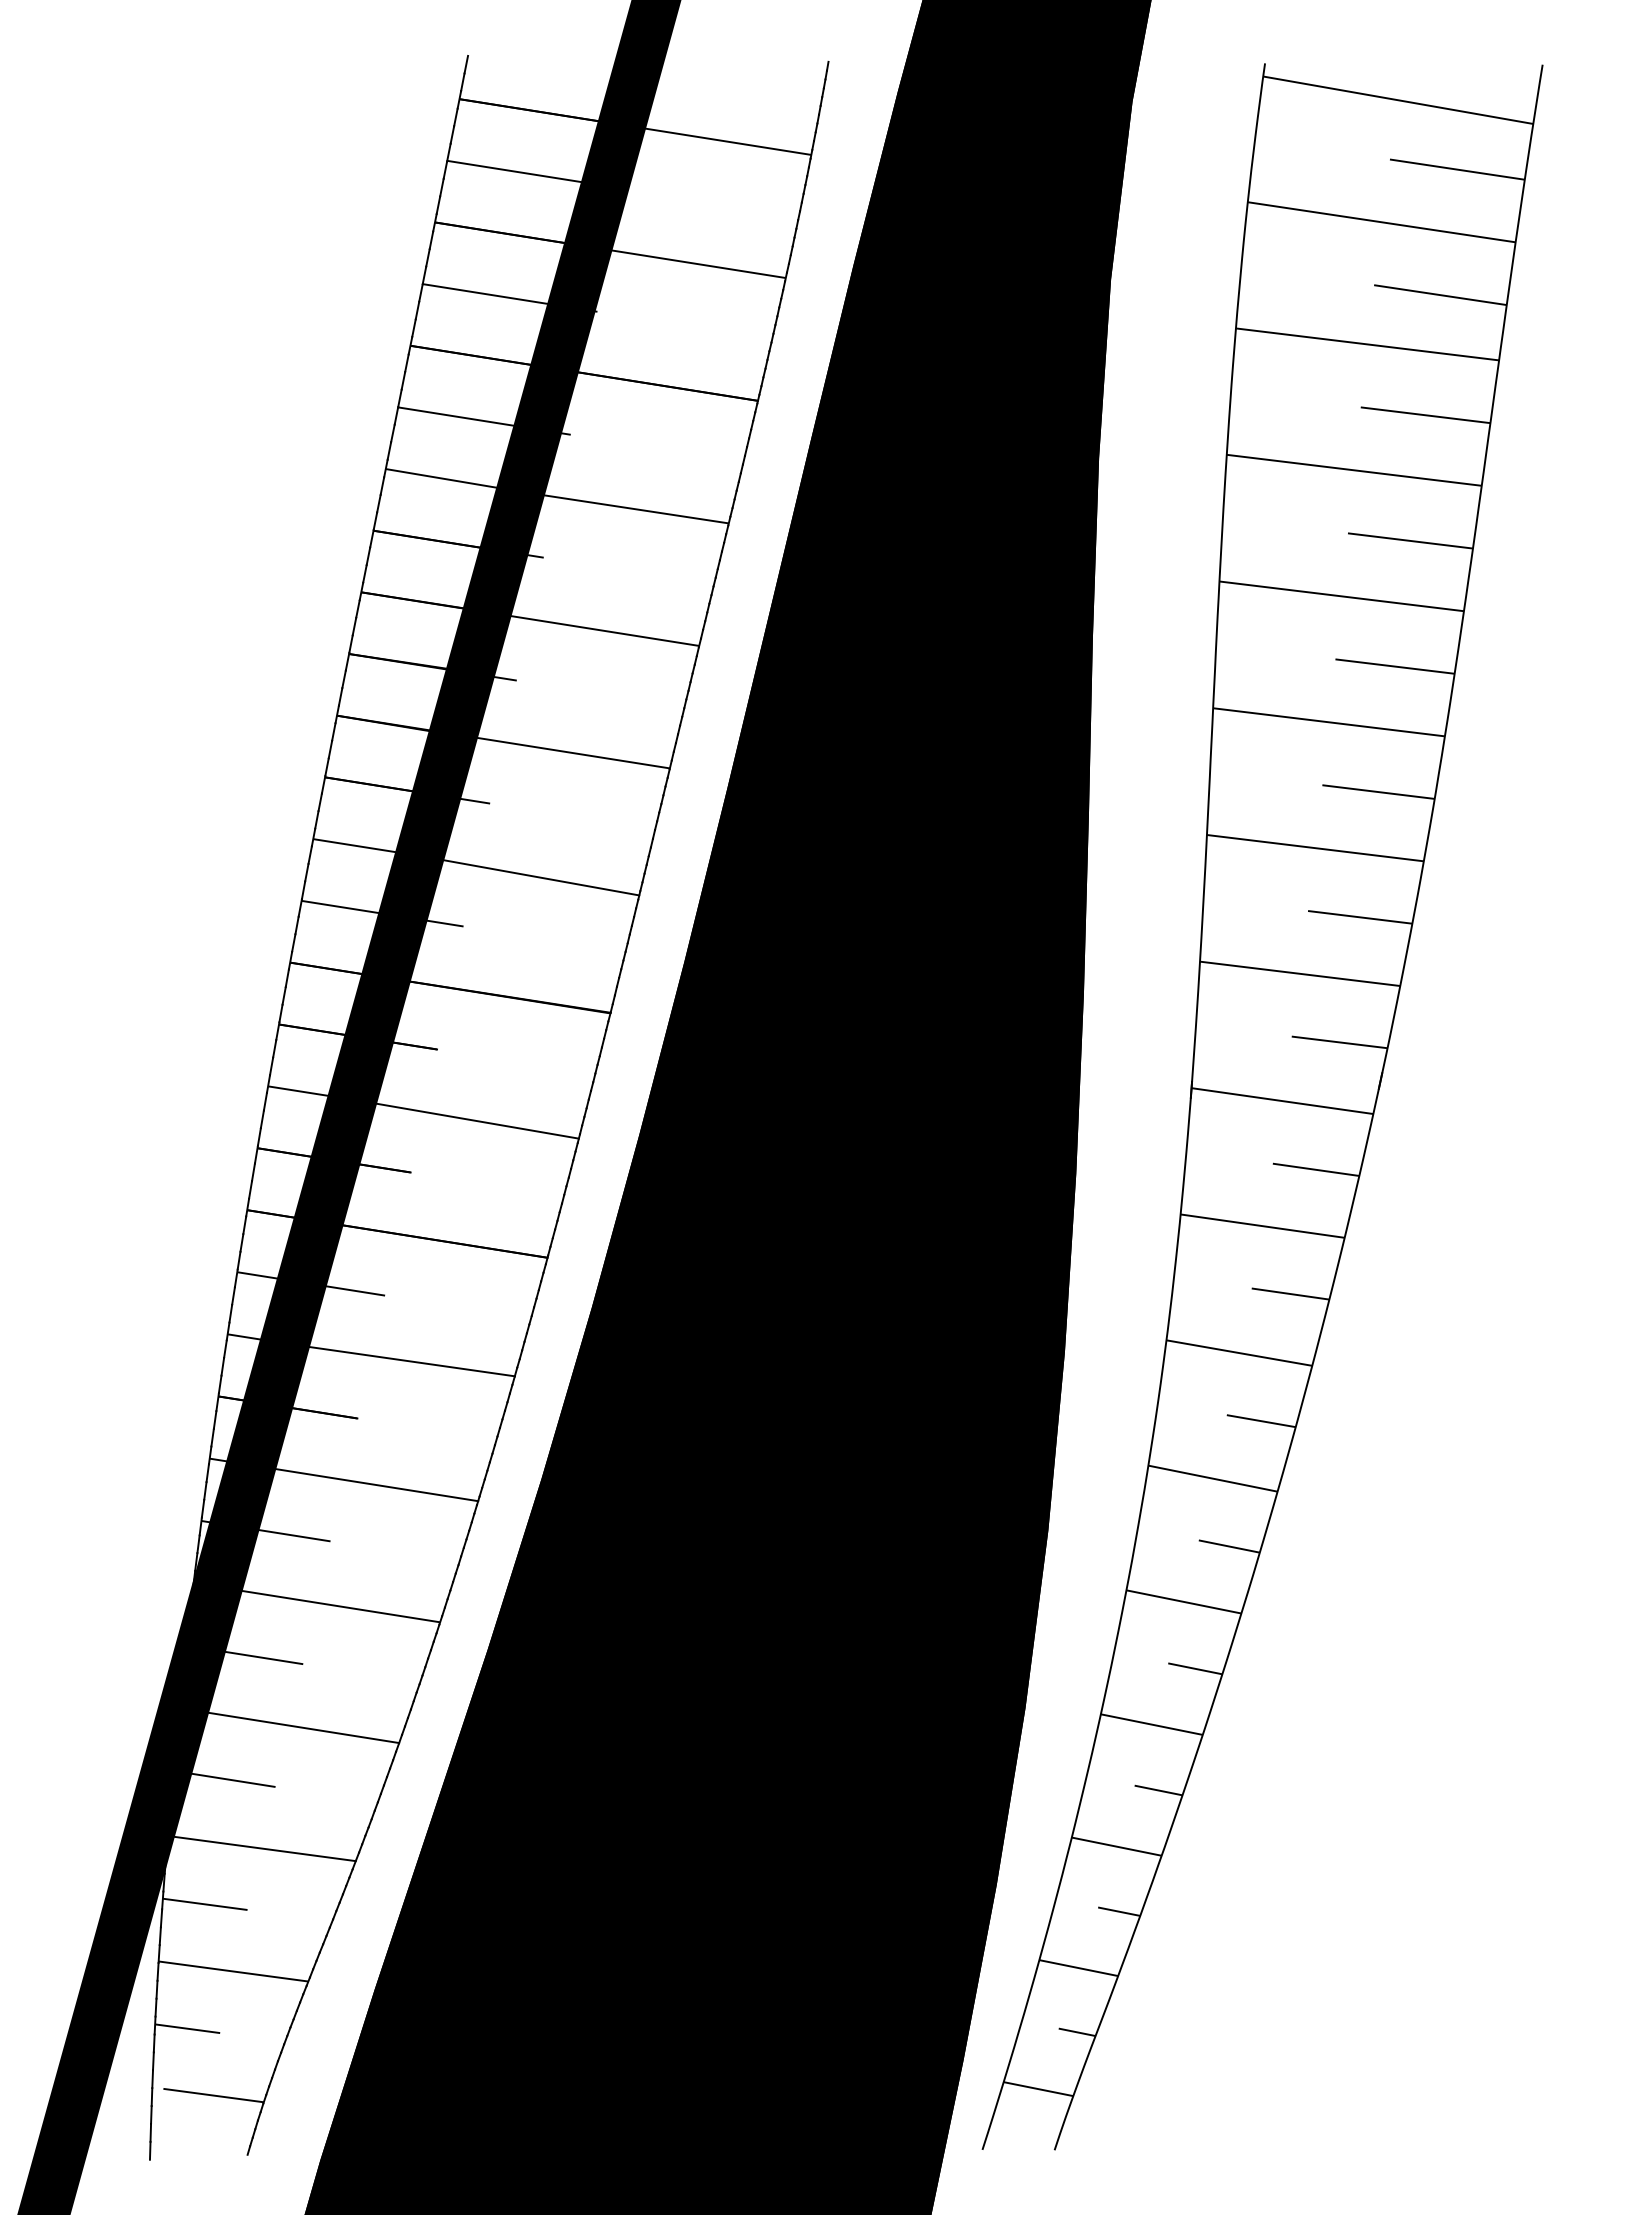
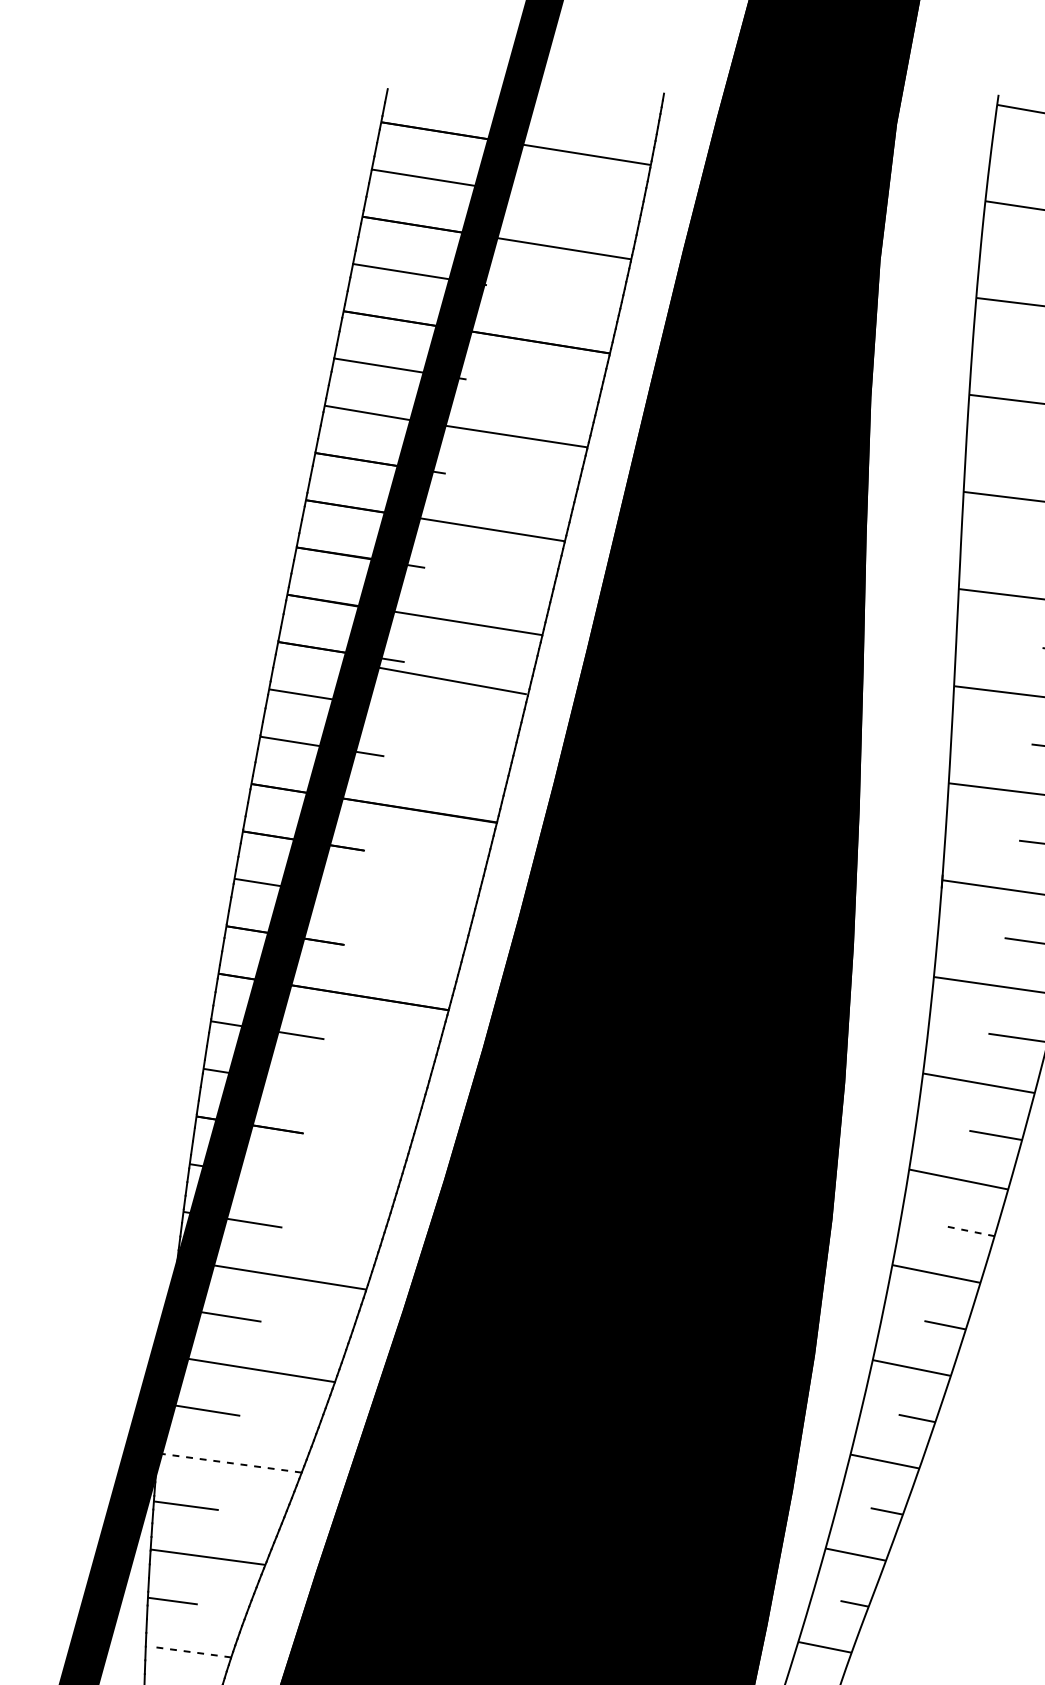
line: (530, 875) -> (442, 678), moved
line: (468, 1119) -> (388, 904), removed
line: (403, 1360) -> (338, 1088), removed
line: (365, 1483) -> (309, 1183), removed
line: (1229, 1546) -> (971, 1231), solid -> dashed
line: (261, 1848) -> (229, 1462), solid -> dashed
line: (213, 2095) -> (192, 1652), solid -> dashed

